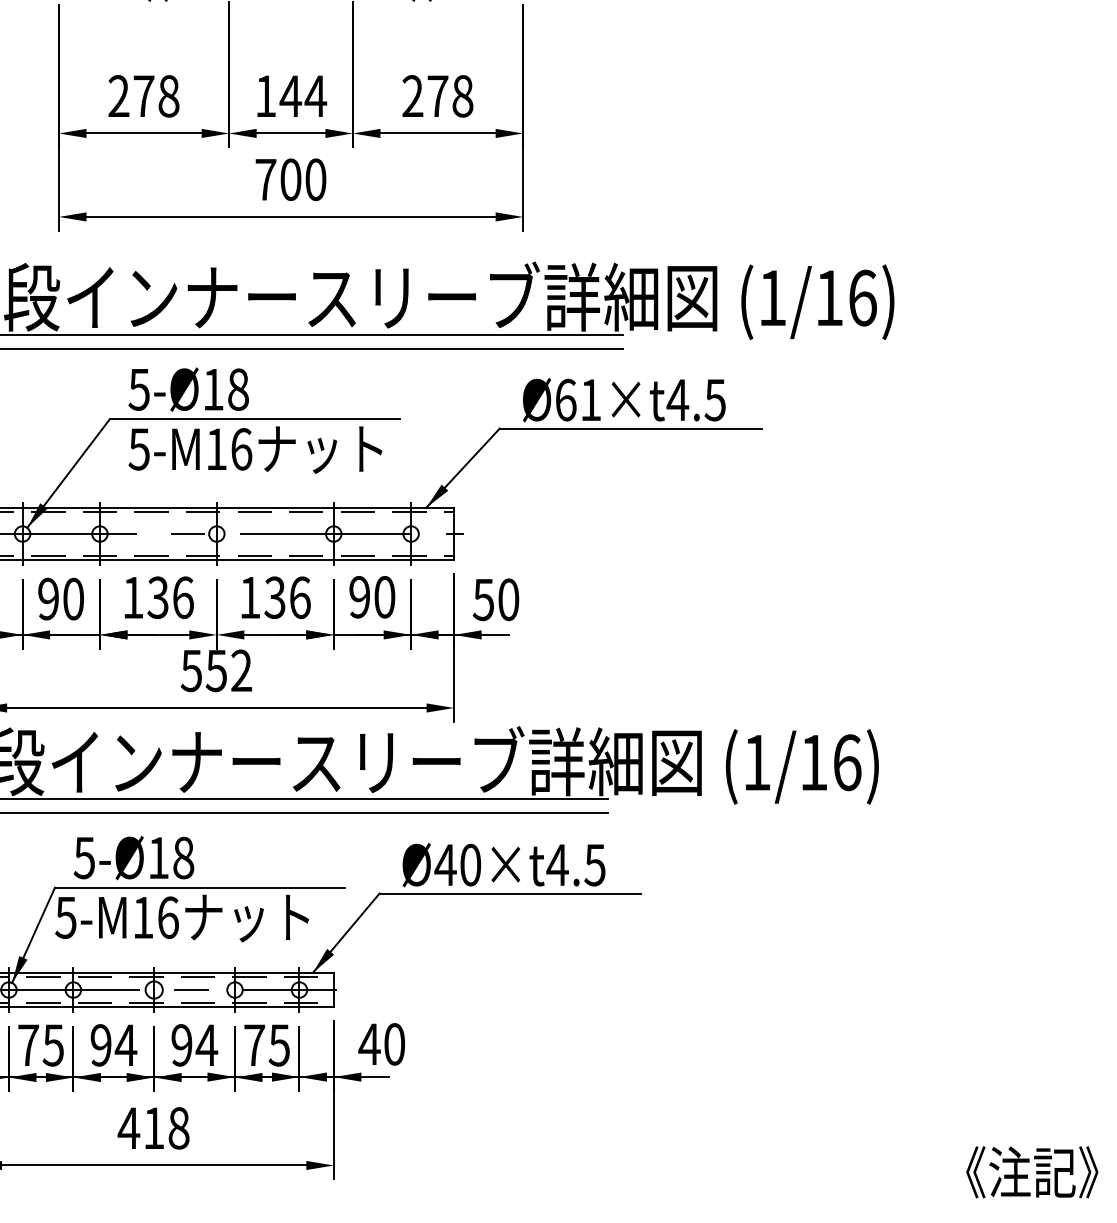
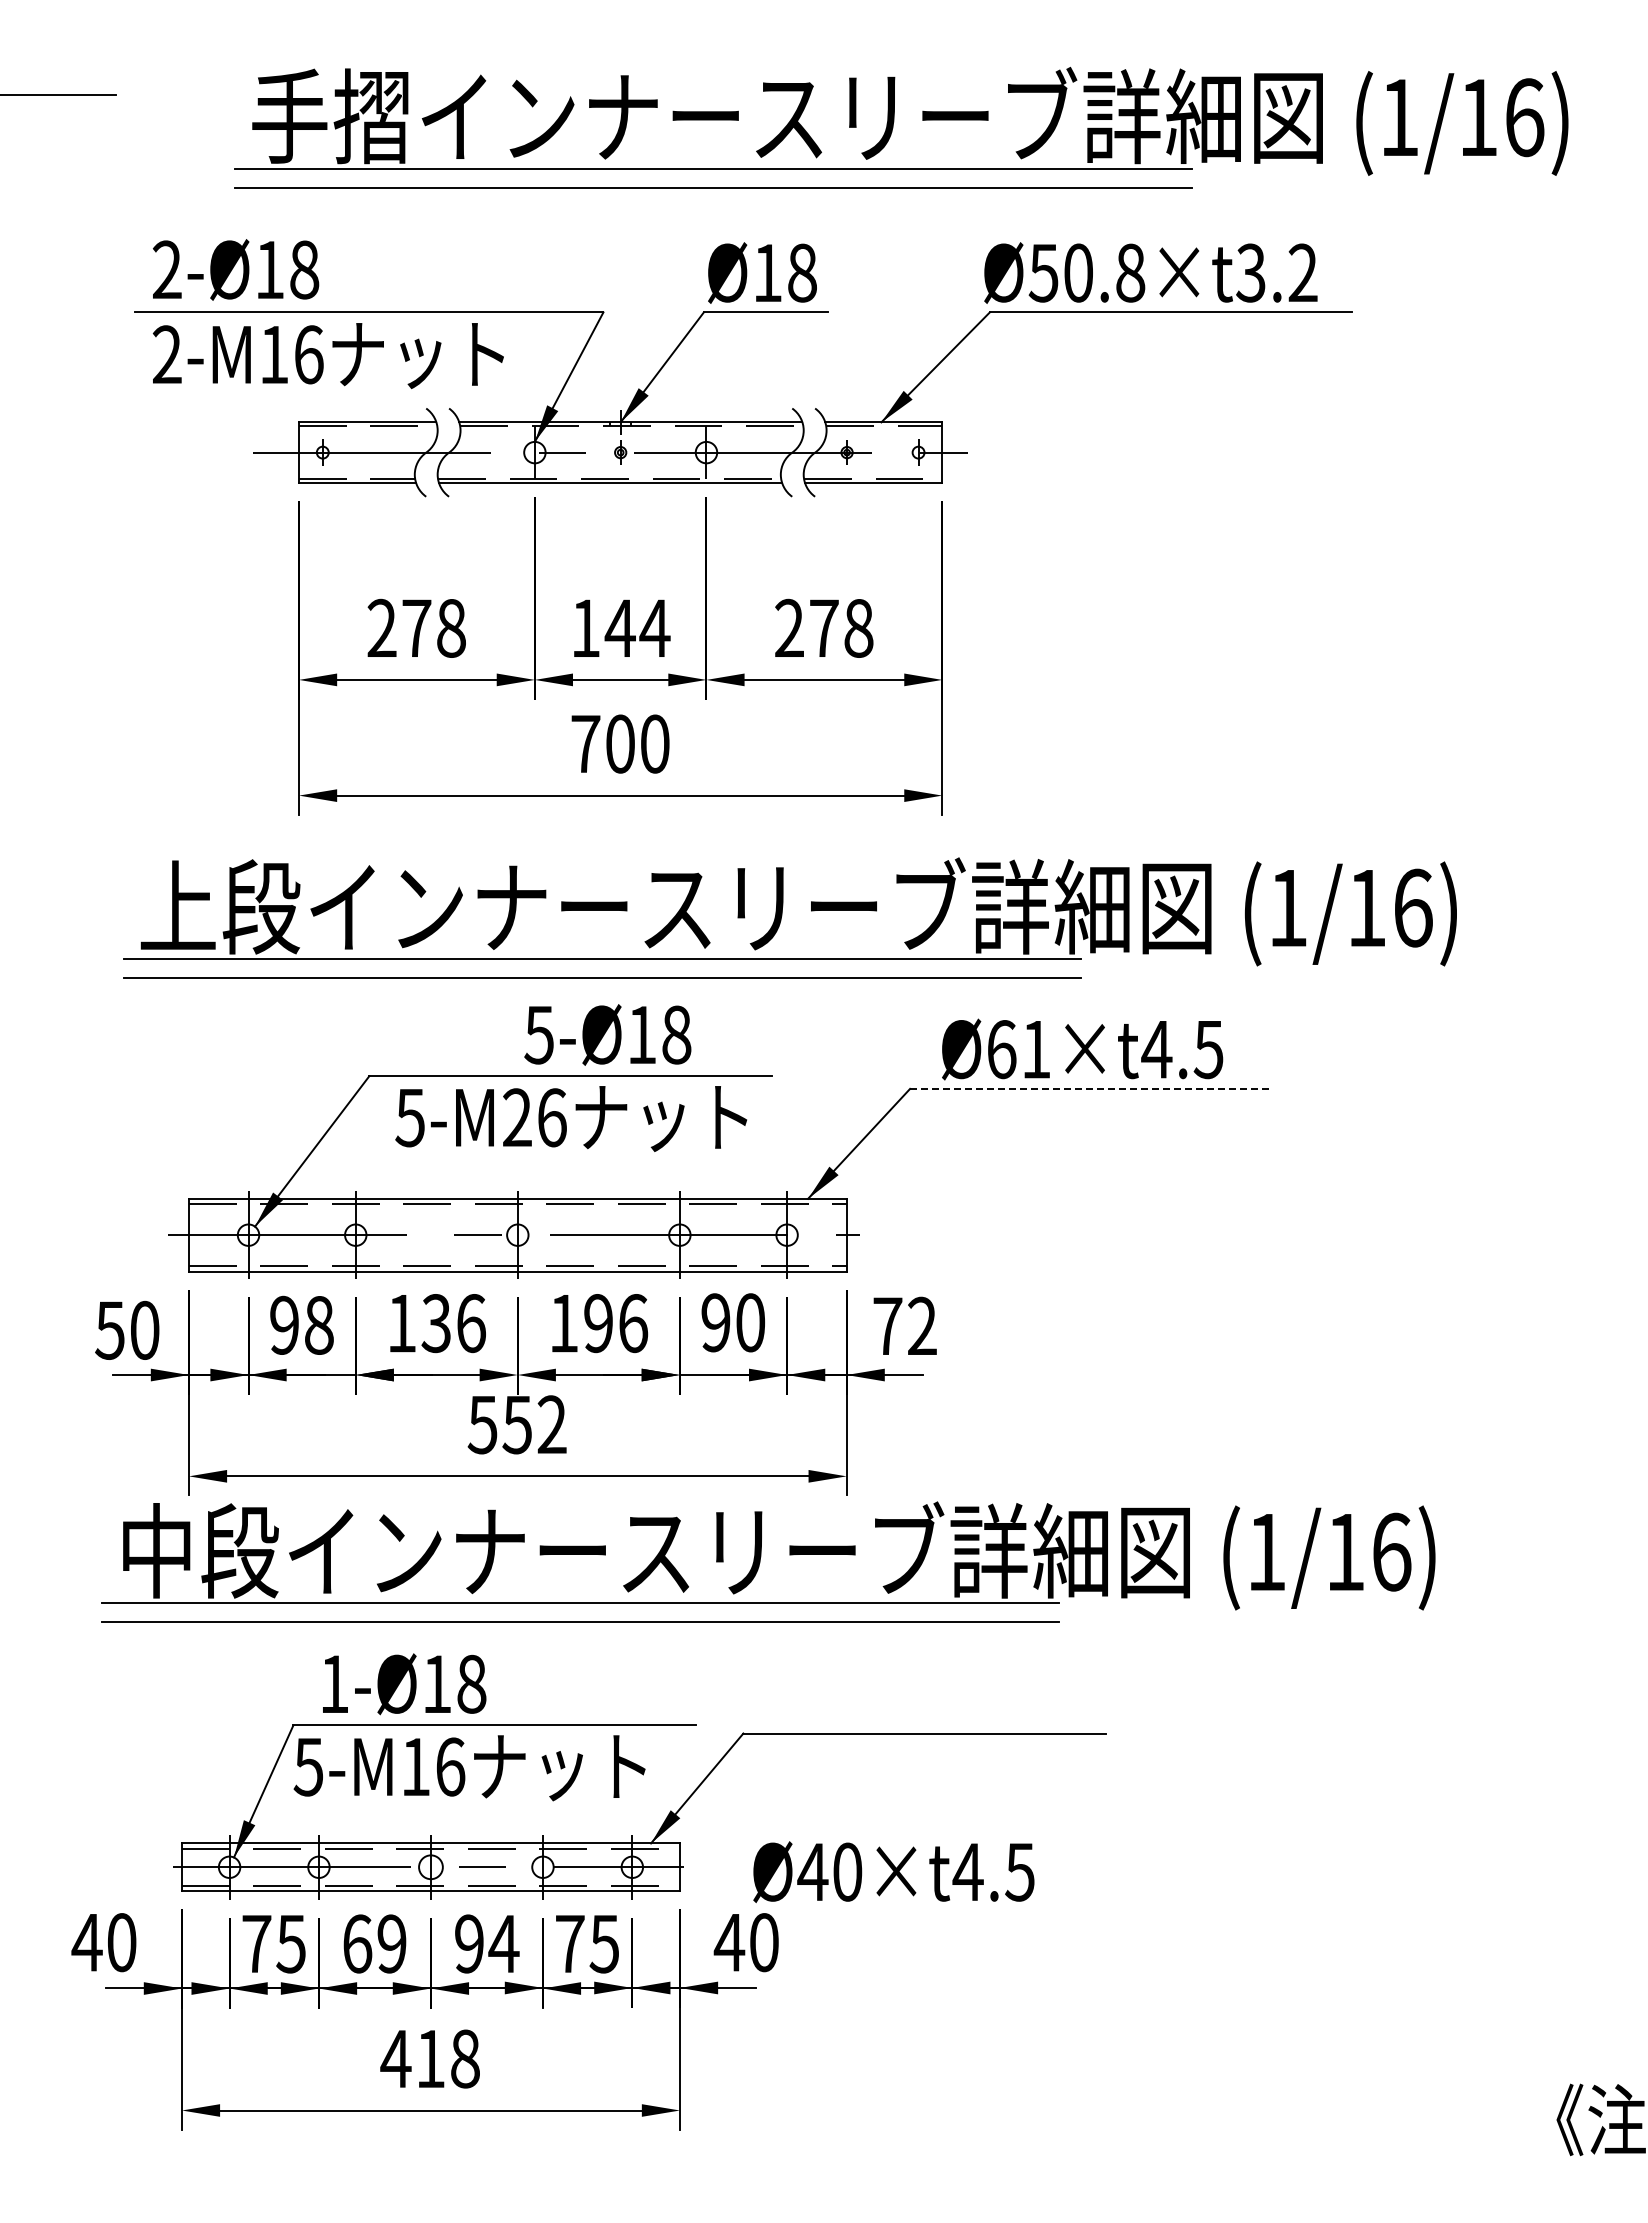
text: (188, 389) -> (607, 1034), moved
line: (631, 428) -> (1092, 1088), solid -> dashed
text: (216, 449) -> (517, 1117), 5-M16 -> 5-M26
text: (274, 597) -> (597, 1323), 136 -> 196
text: (73, 598) -> (319, 1324), 90 -> 98
text: (495, 599) -> (904, 1325), 50 -> 72
text: (83, 858) -> (333, 1684), 5-Ø18 -> 1-Ø18
text: (503, 864) -> (893, 1871), moved
text: (114, 1045) -> (375, 1943), 94 -> 69

